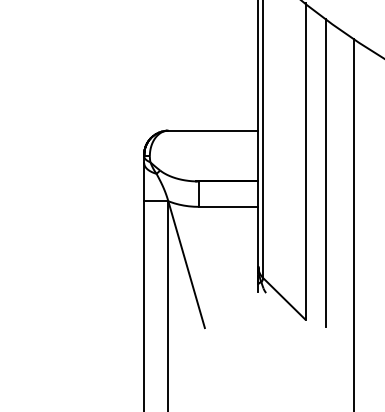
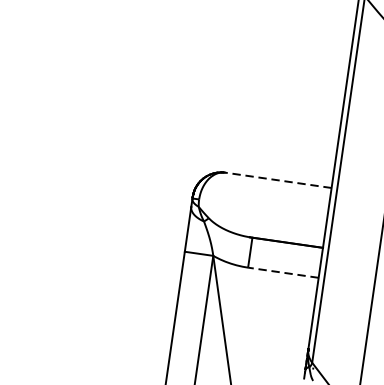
line: (212, 130) -> (277, 179), solid -> dashed
line: (228, 206) -> (283, 272), solid -> dashed

